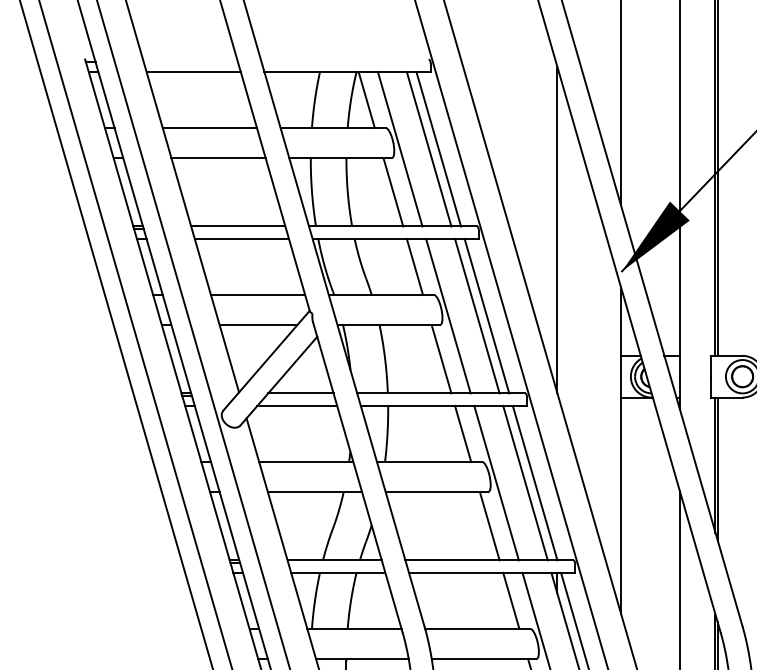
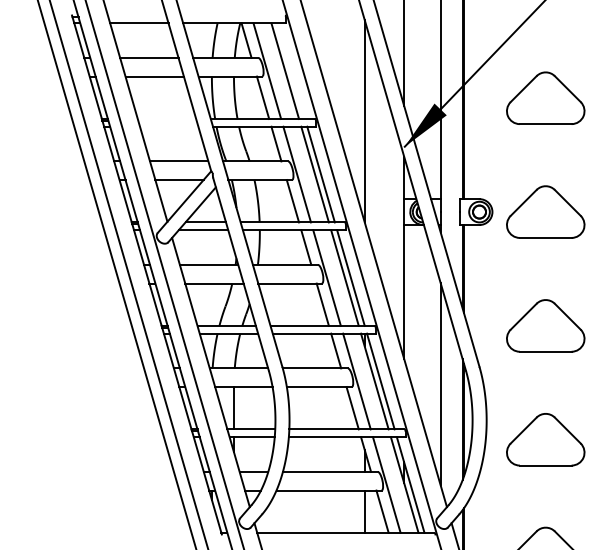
line: (439, 148) -> (291, 70), removed
line: (237, 225) -> (166, 118), removed
line: (242, 238) -> (169, 126), removed

